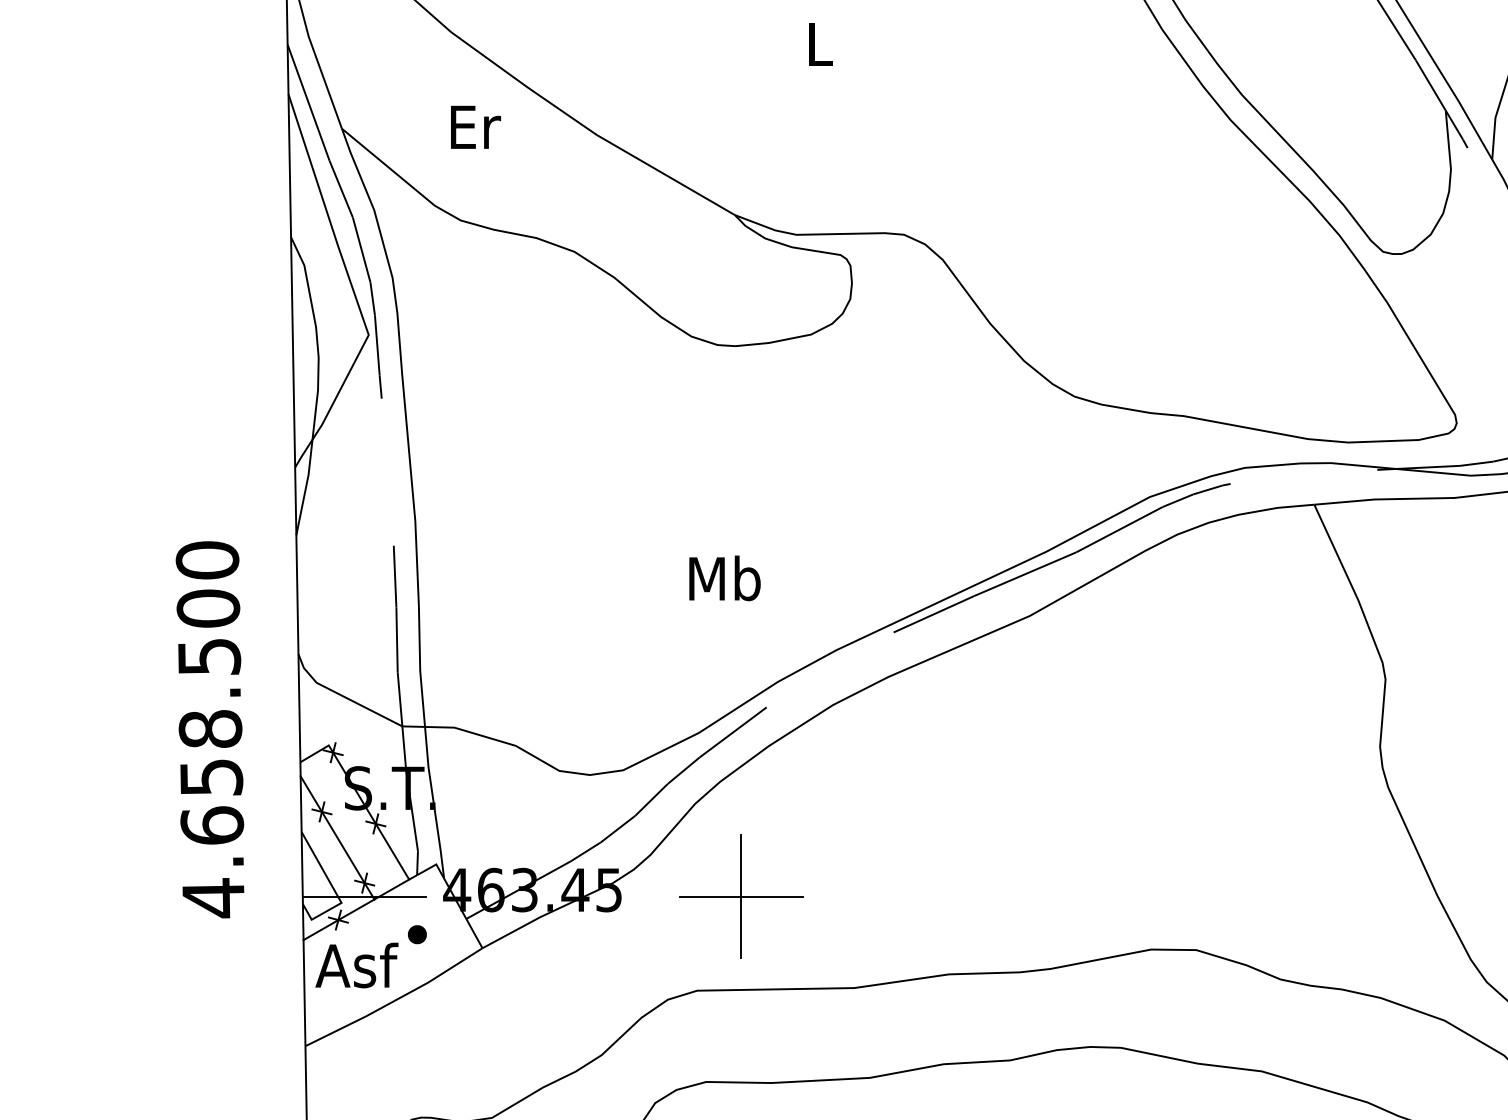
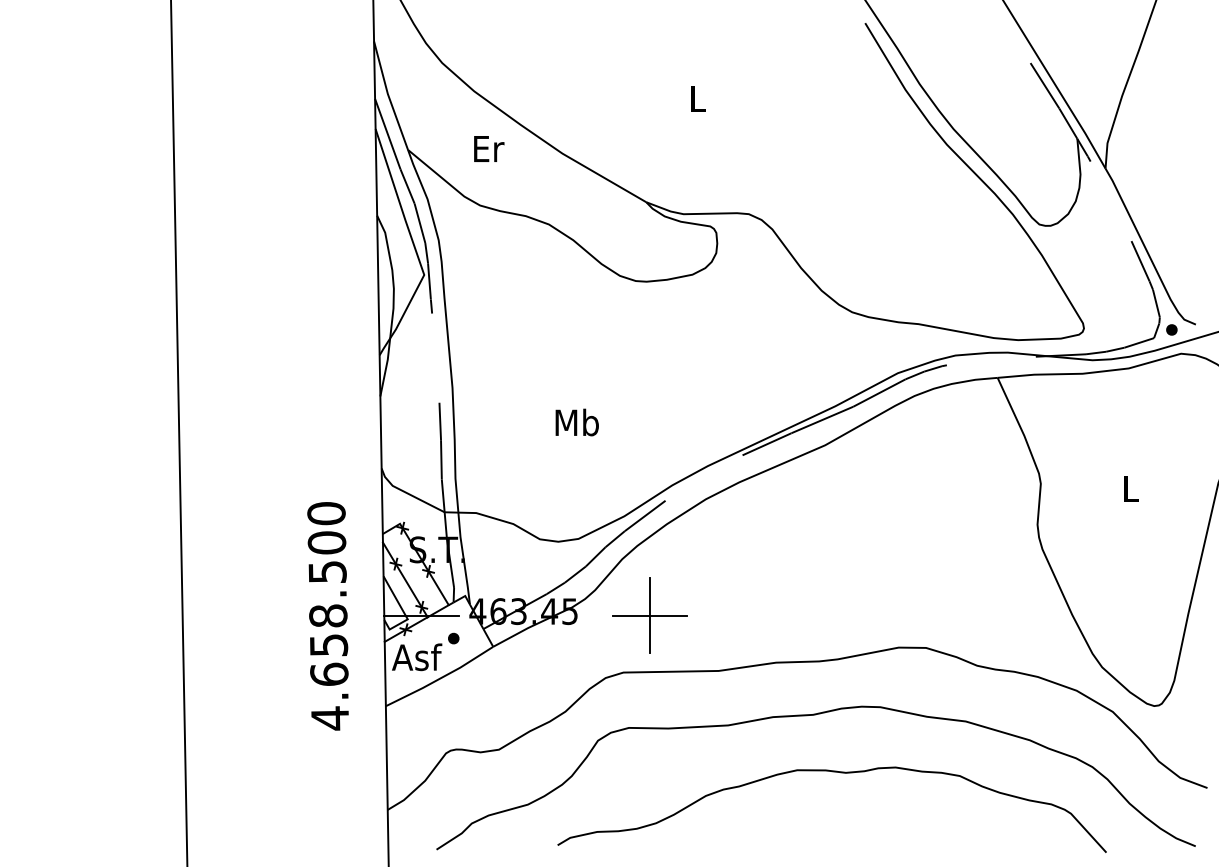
text: (723, 578) -> (576, 422), moved
text: (209, 730) -> (327, 616), moved

